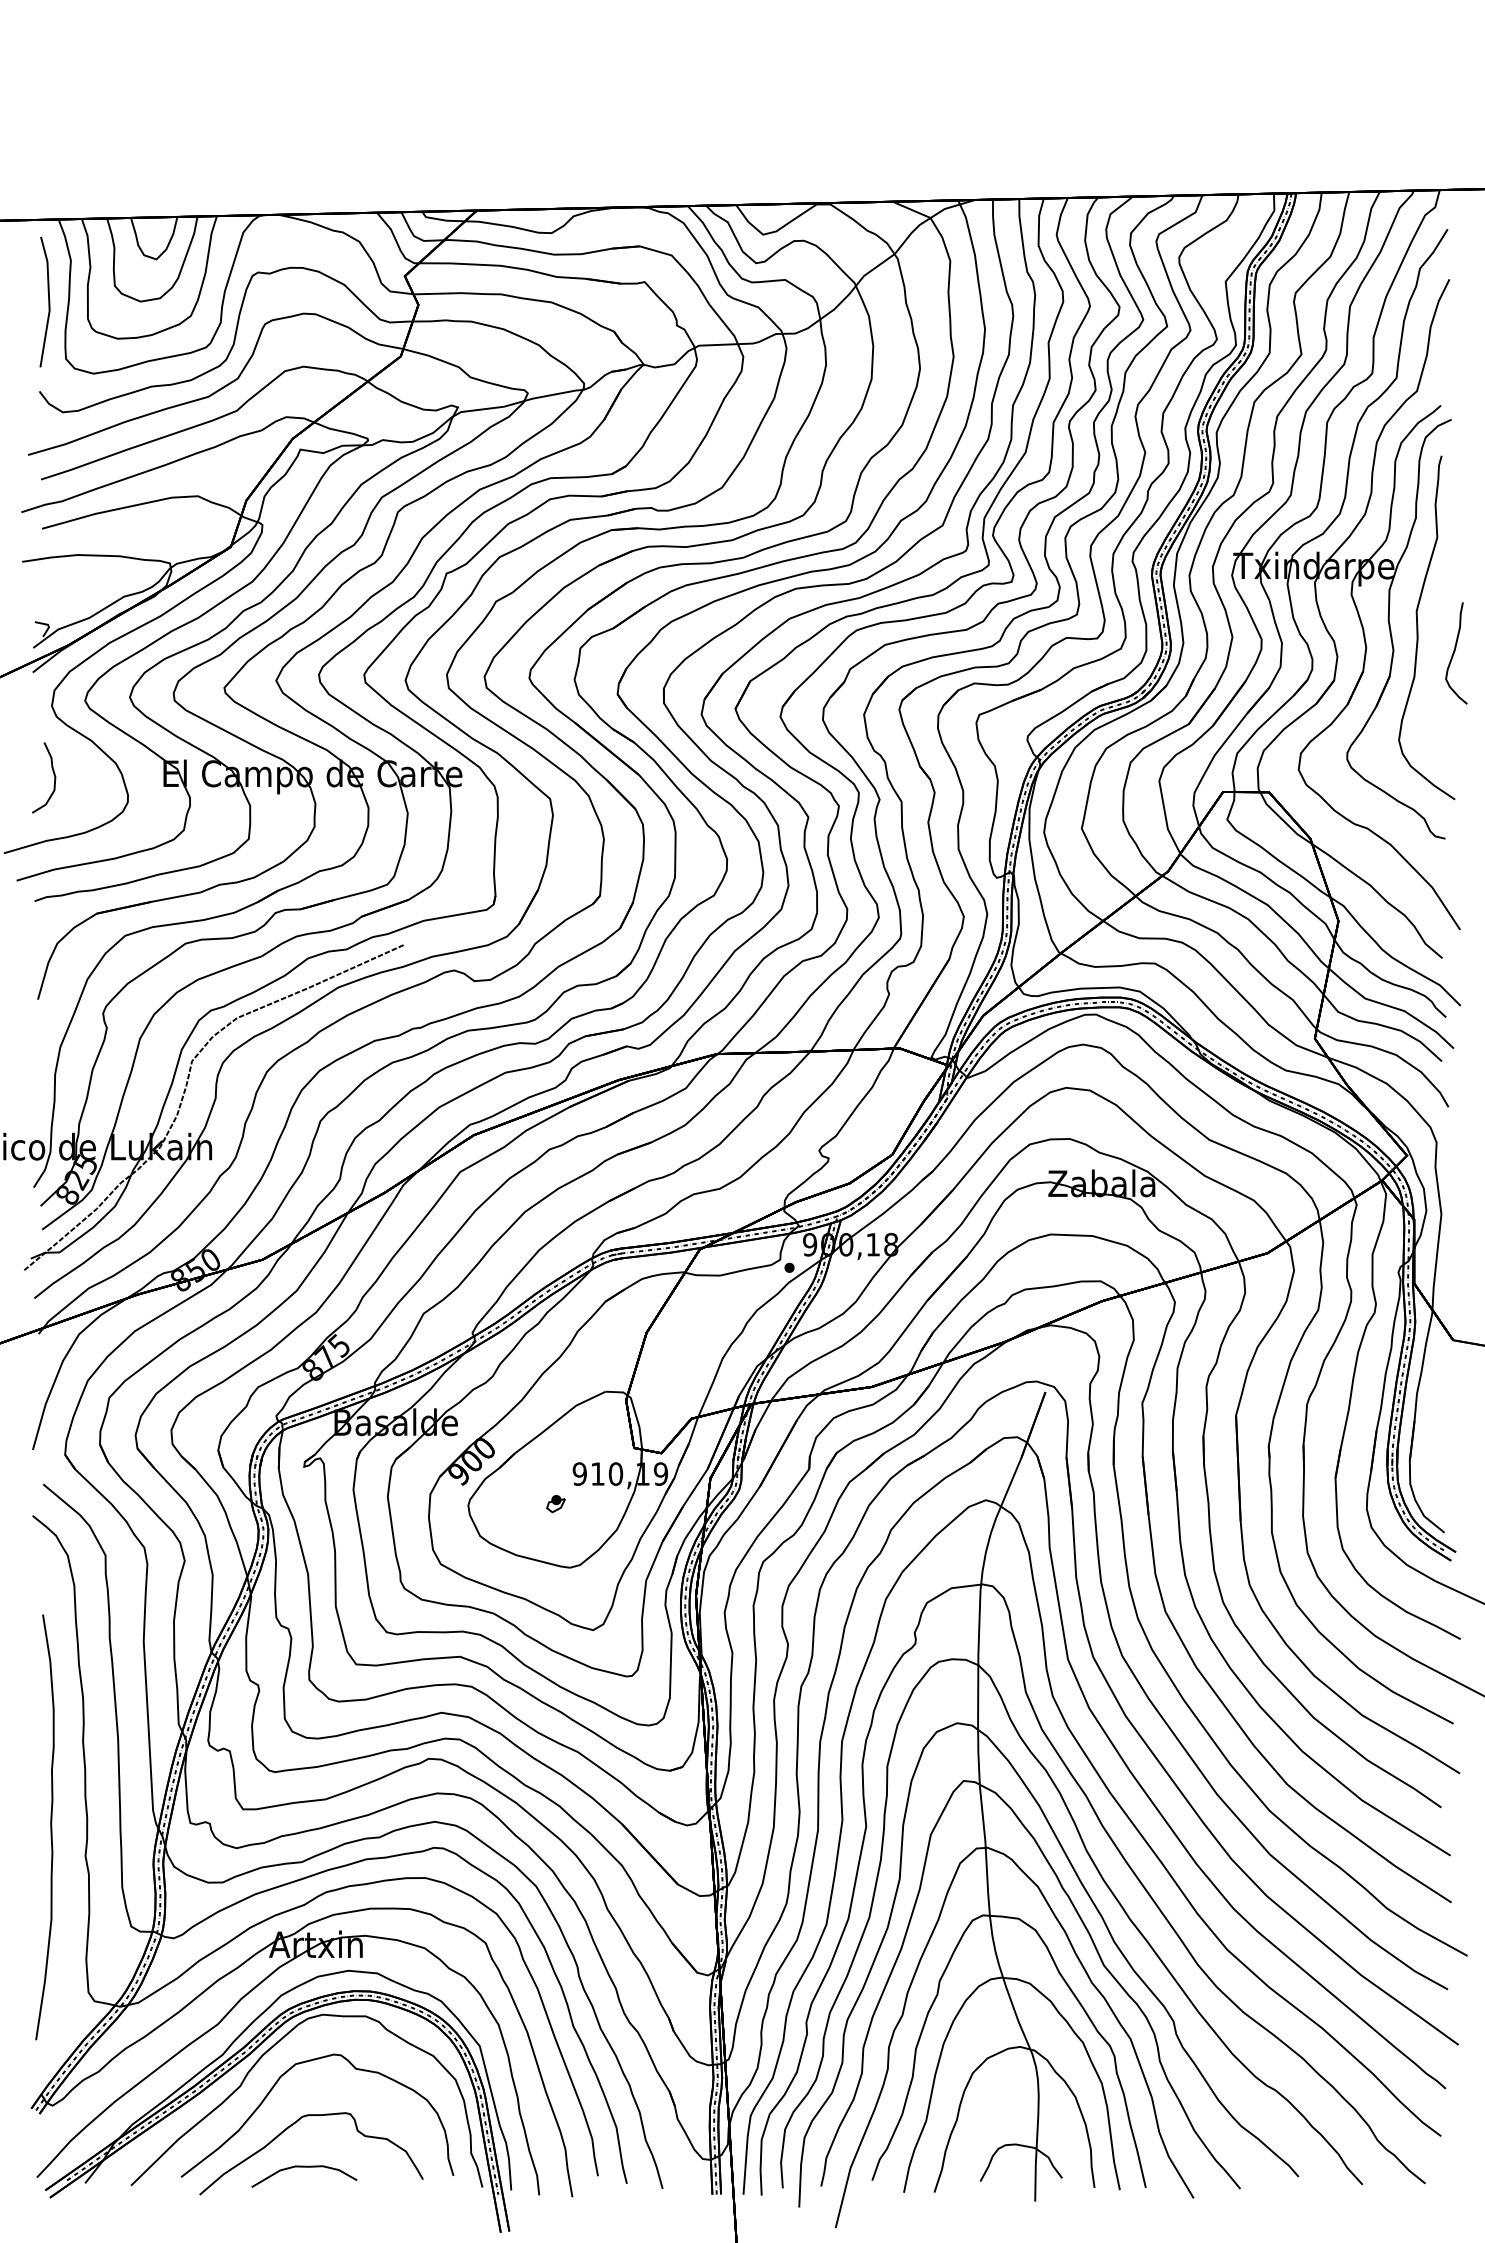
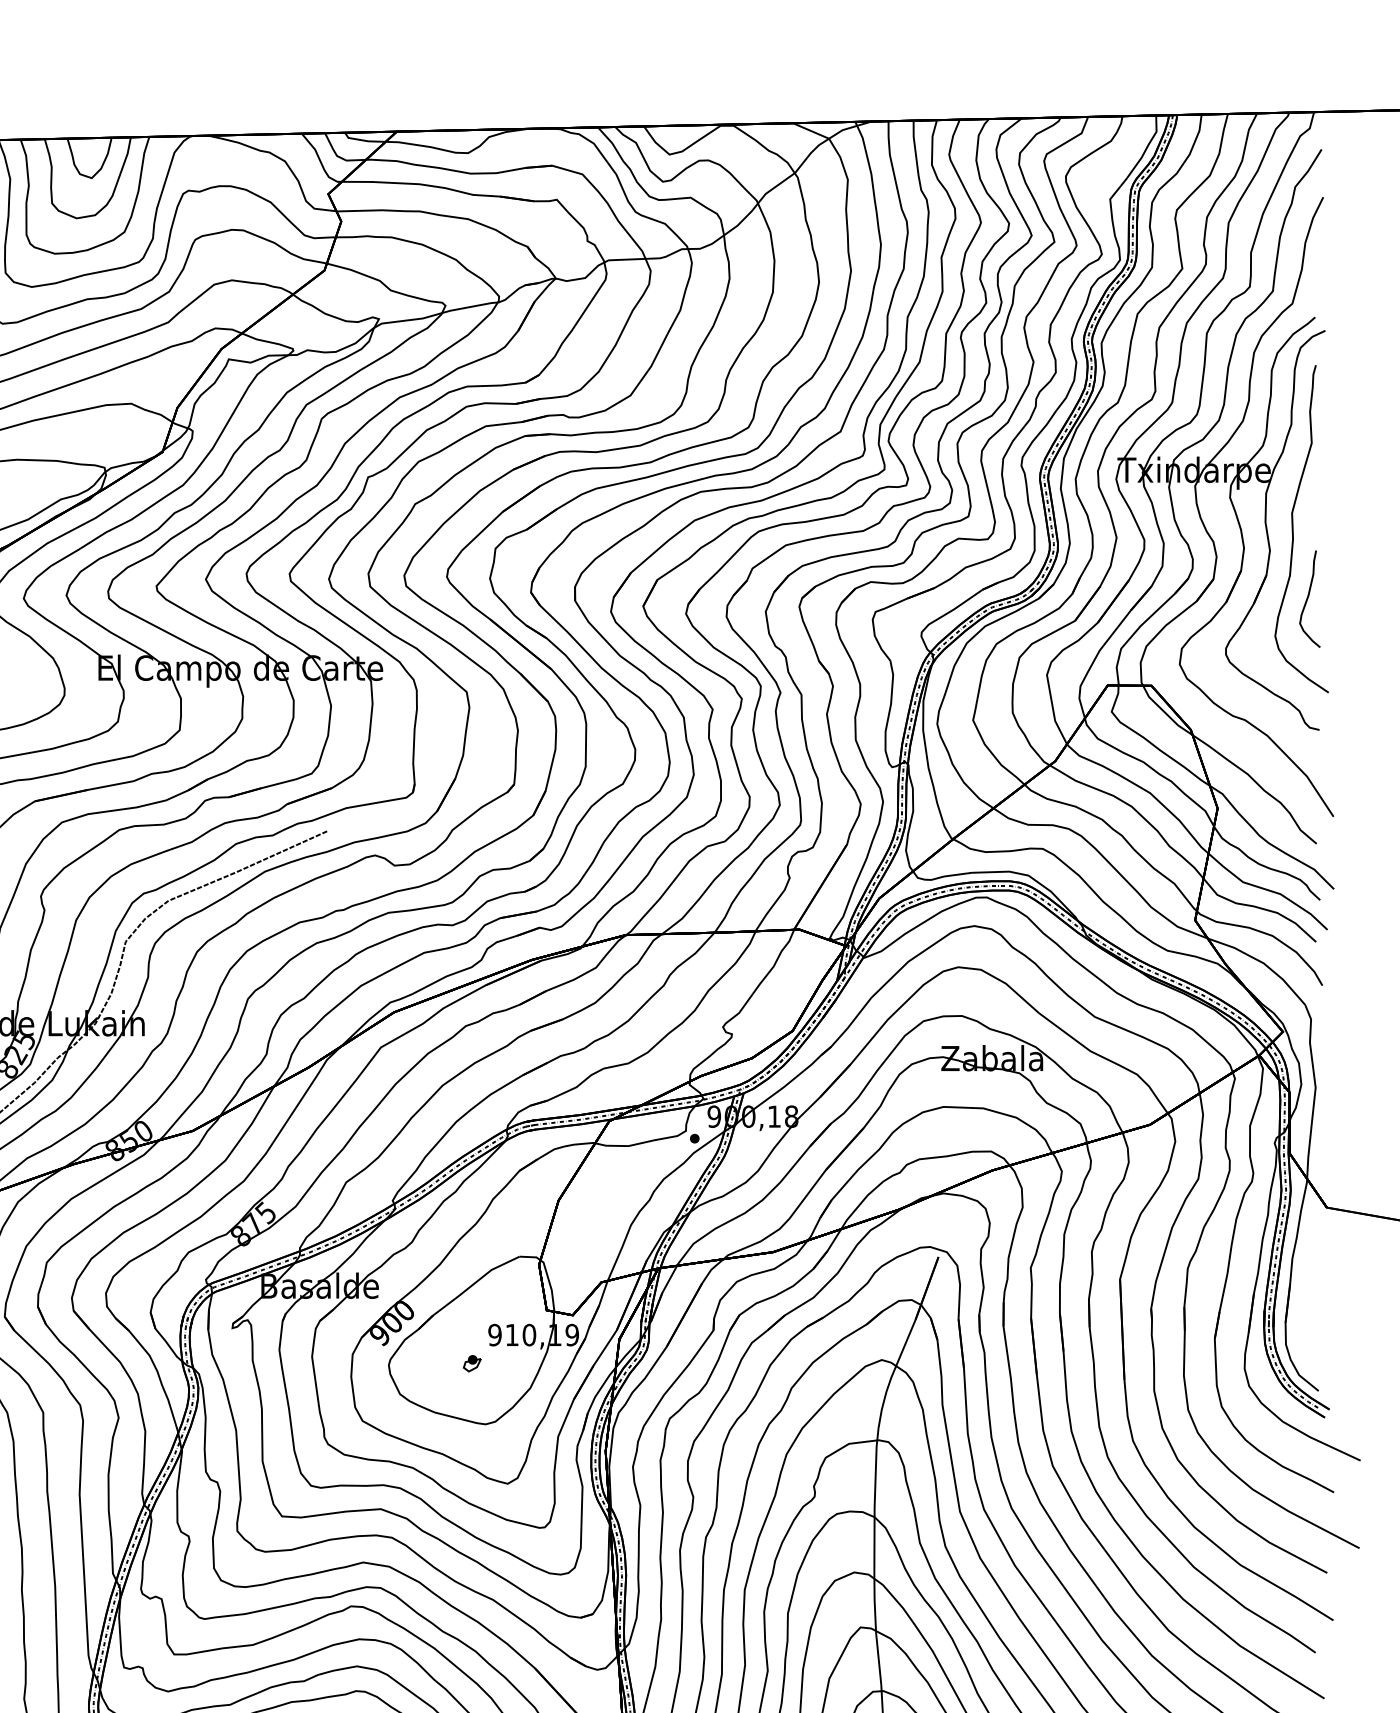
curve: (1454, 653) -> (1308, 599), moved

